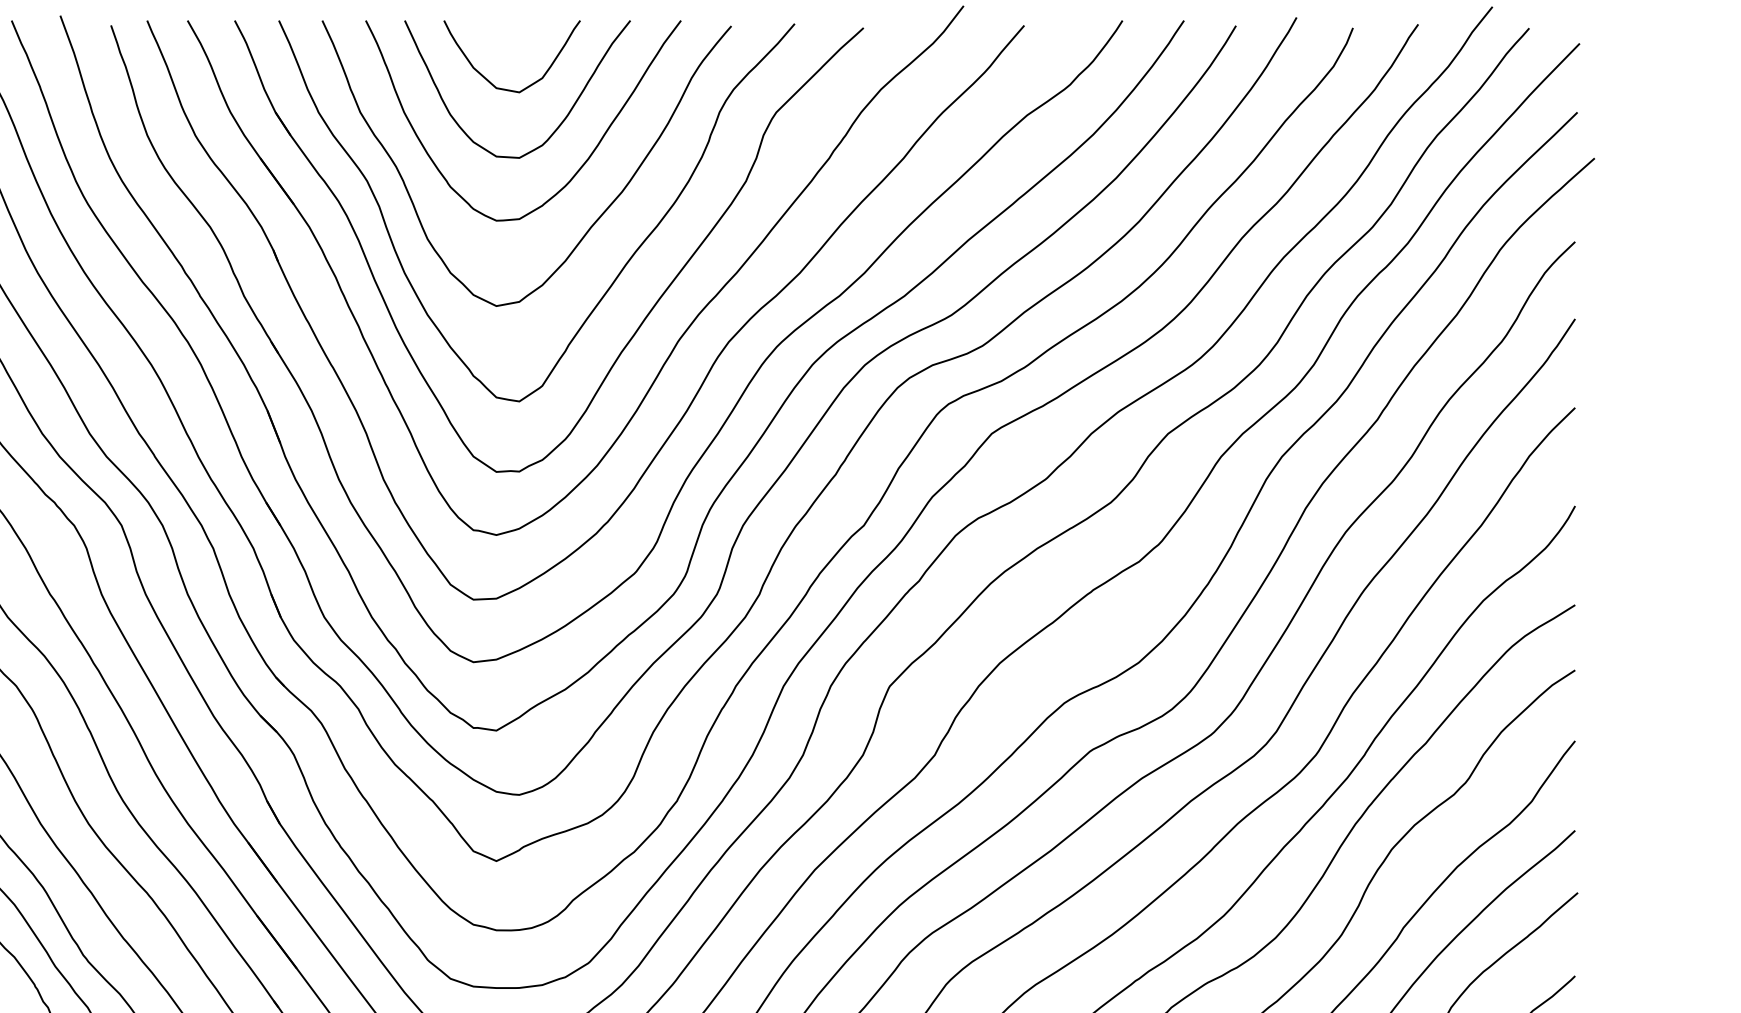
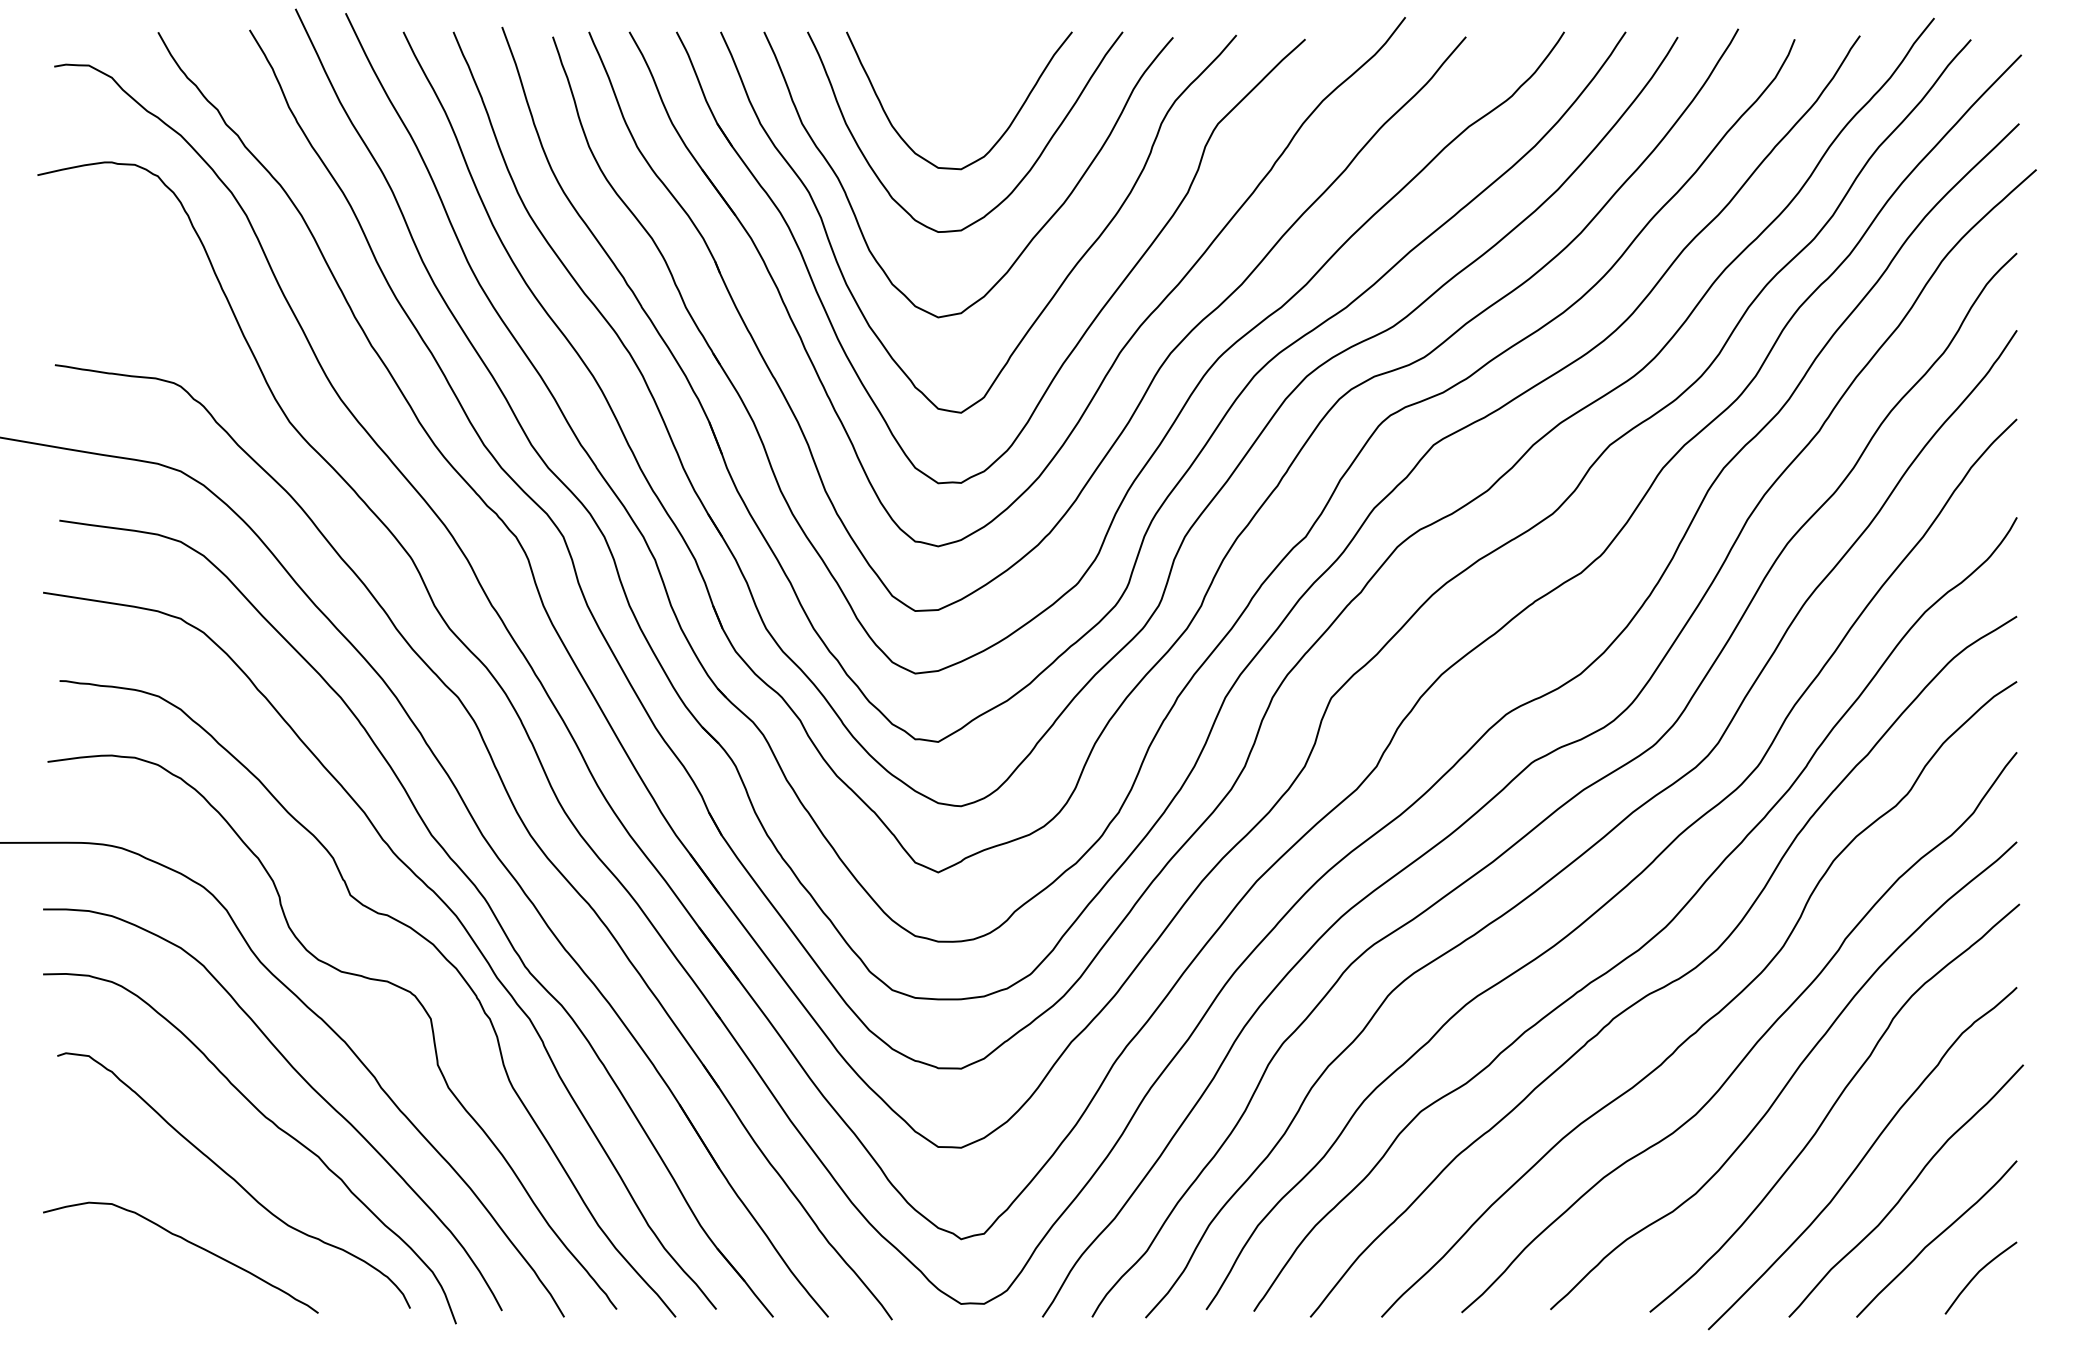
curve: (492, 83) -> (934, 94), removed

